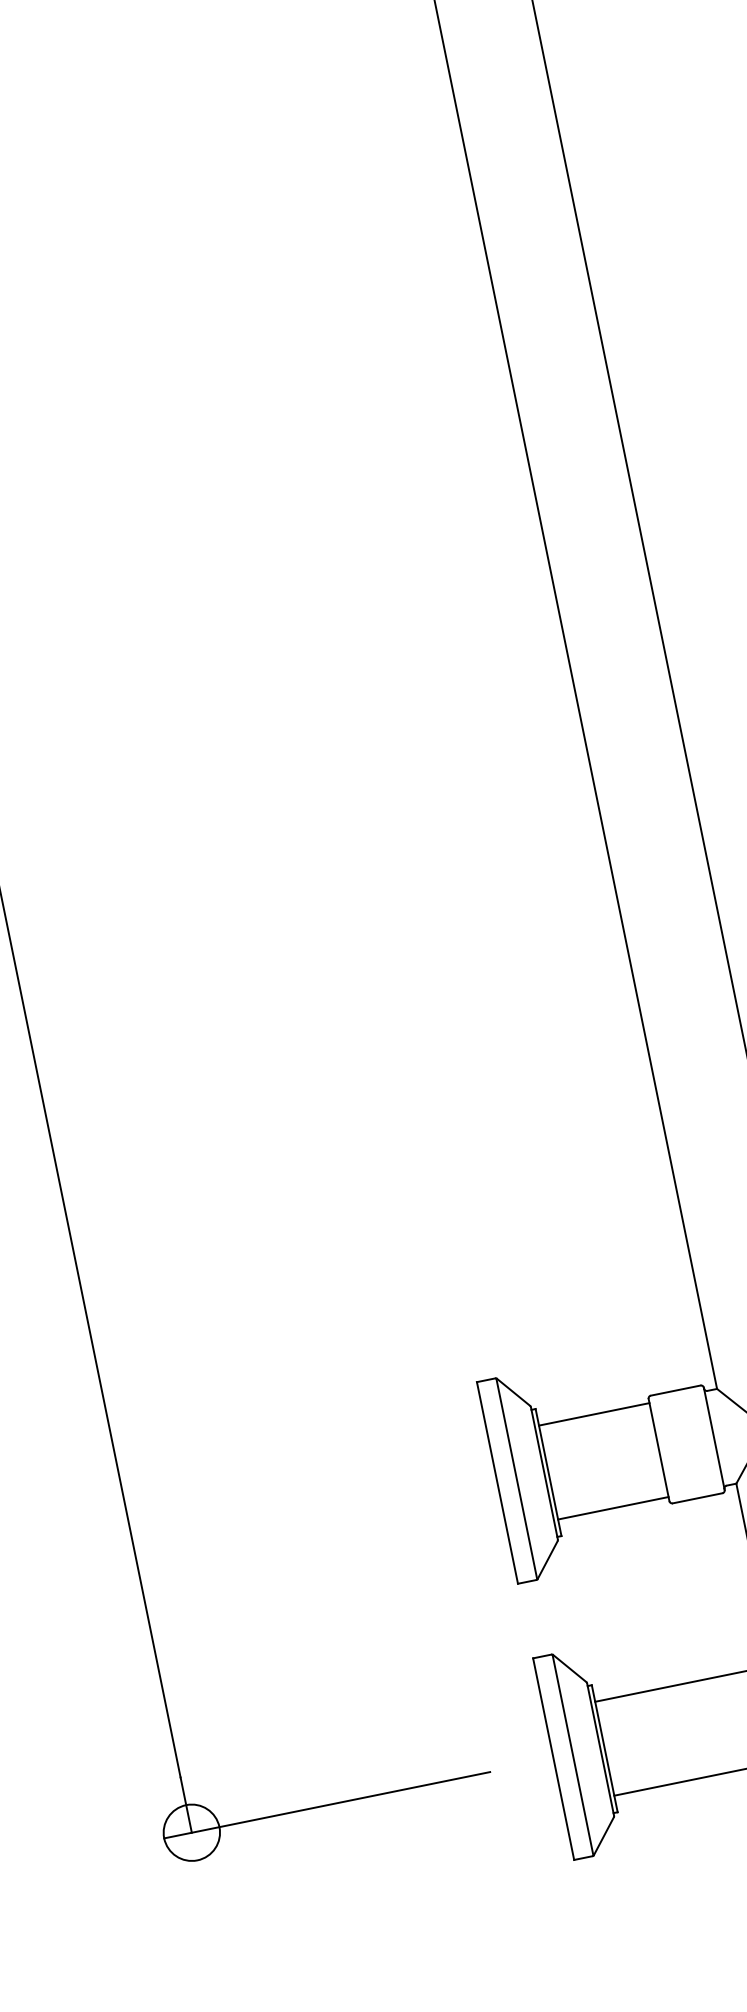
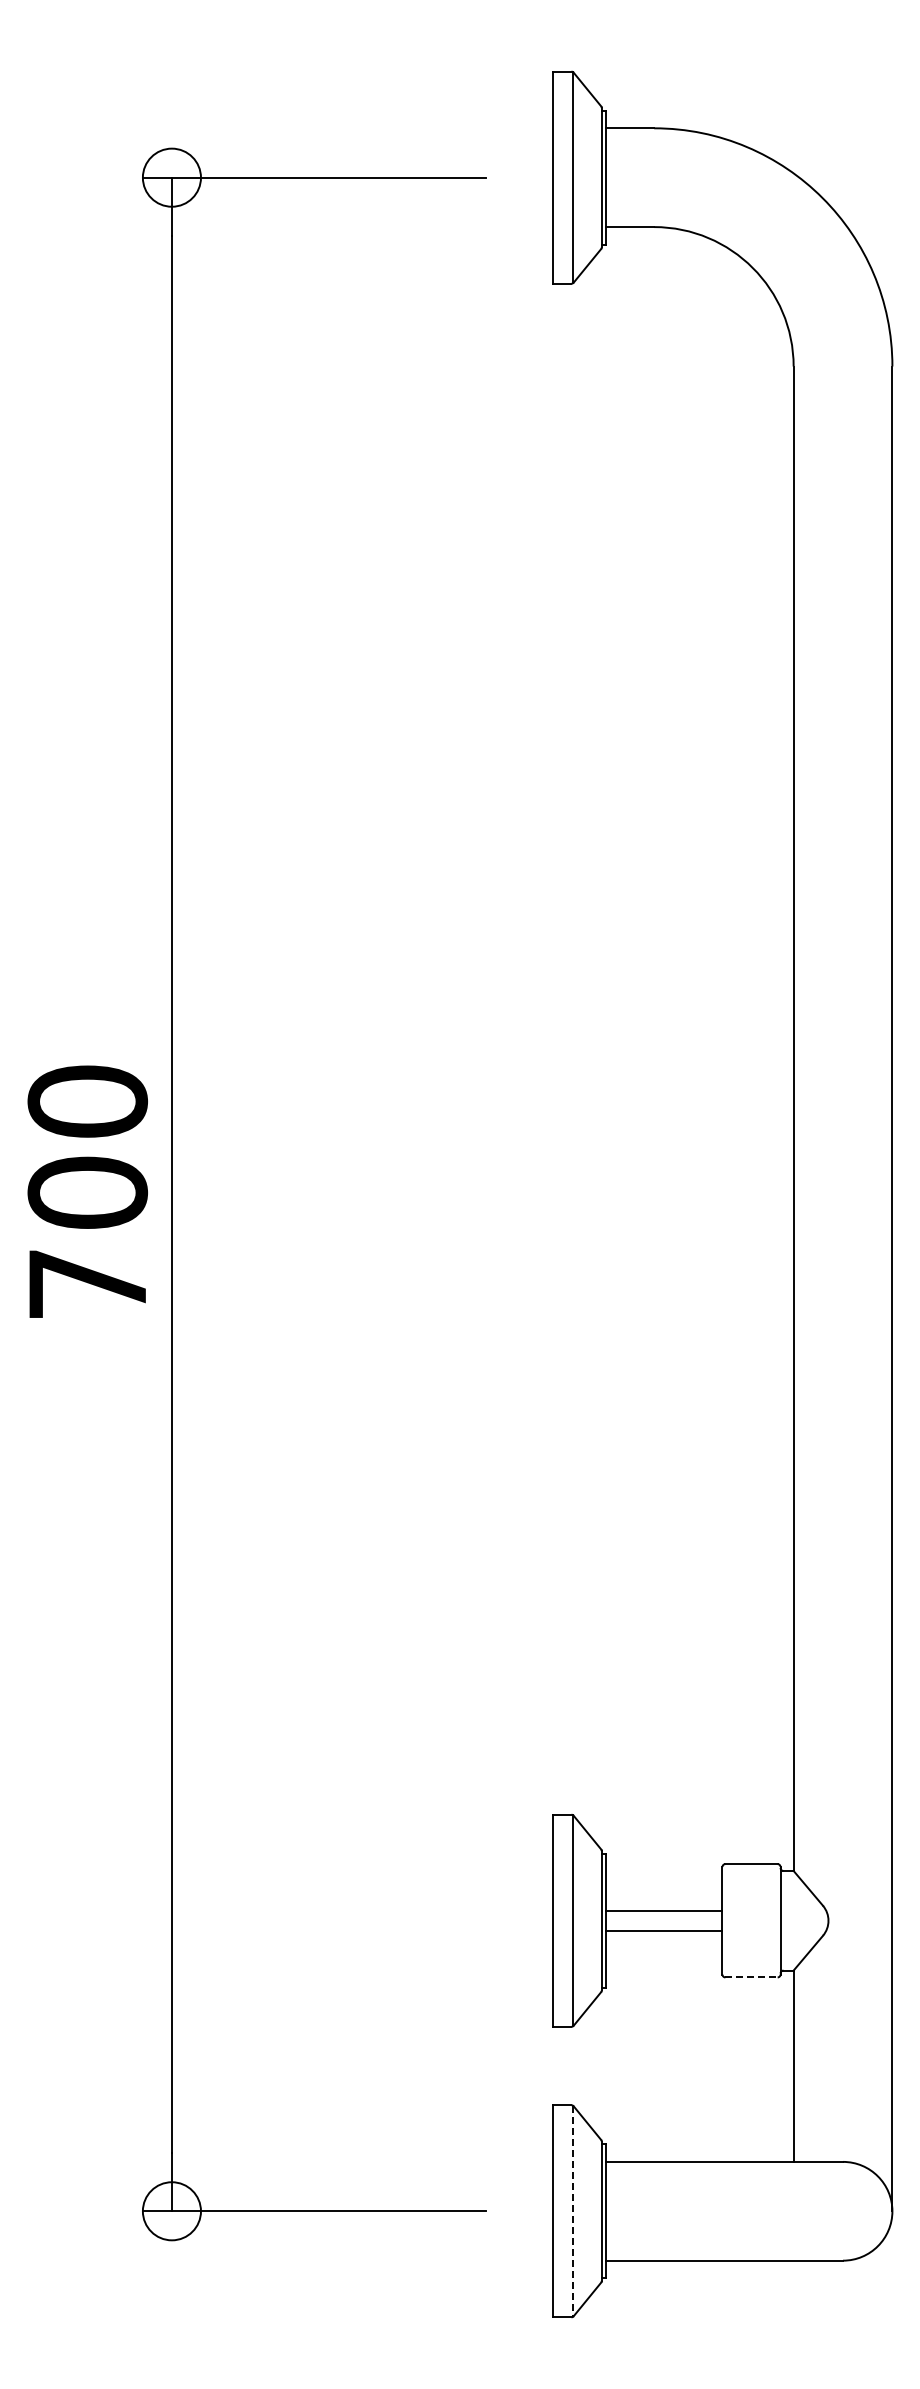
line: (594, 1414) -> (664, 1911), moved
line: (698, 1498) -> (752, 1977), solid -> dashed
line: (613, 1508) -> (664, 1931), moved
line: (572, 1755) -> (572, 2211), solid -> dashed

